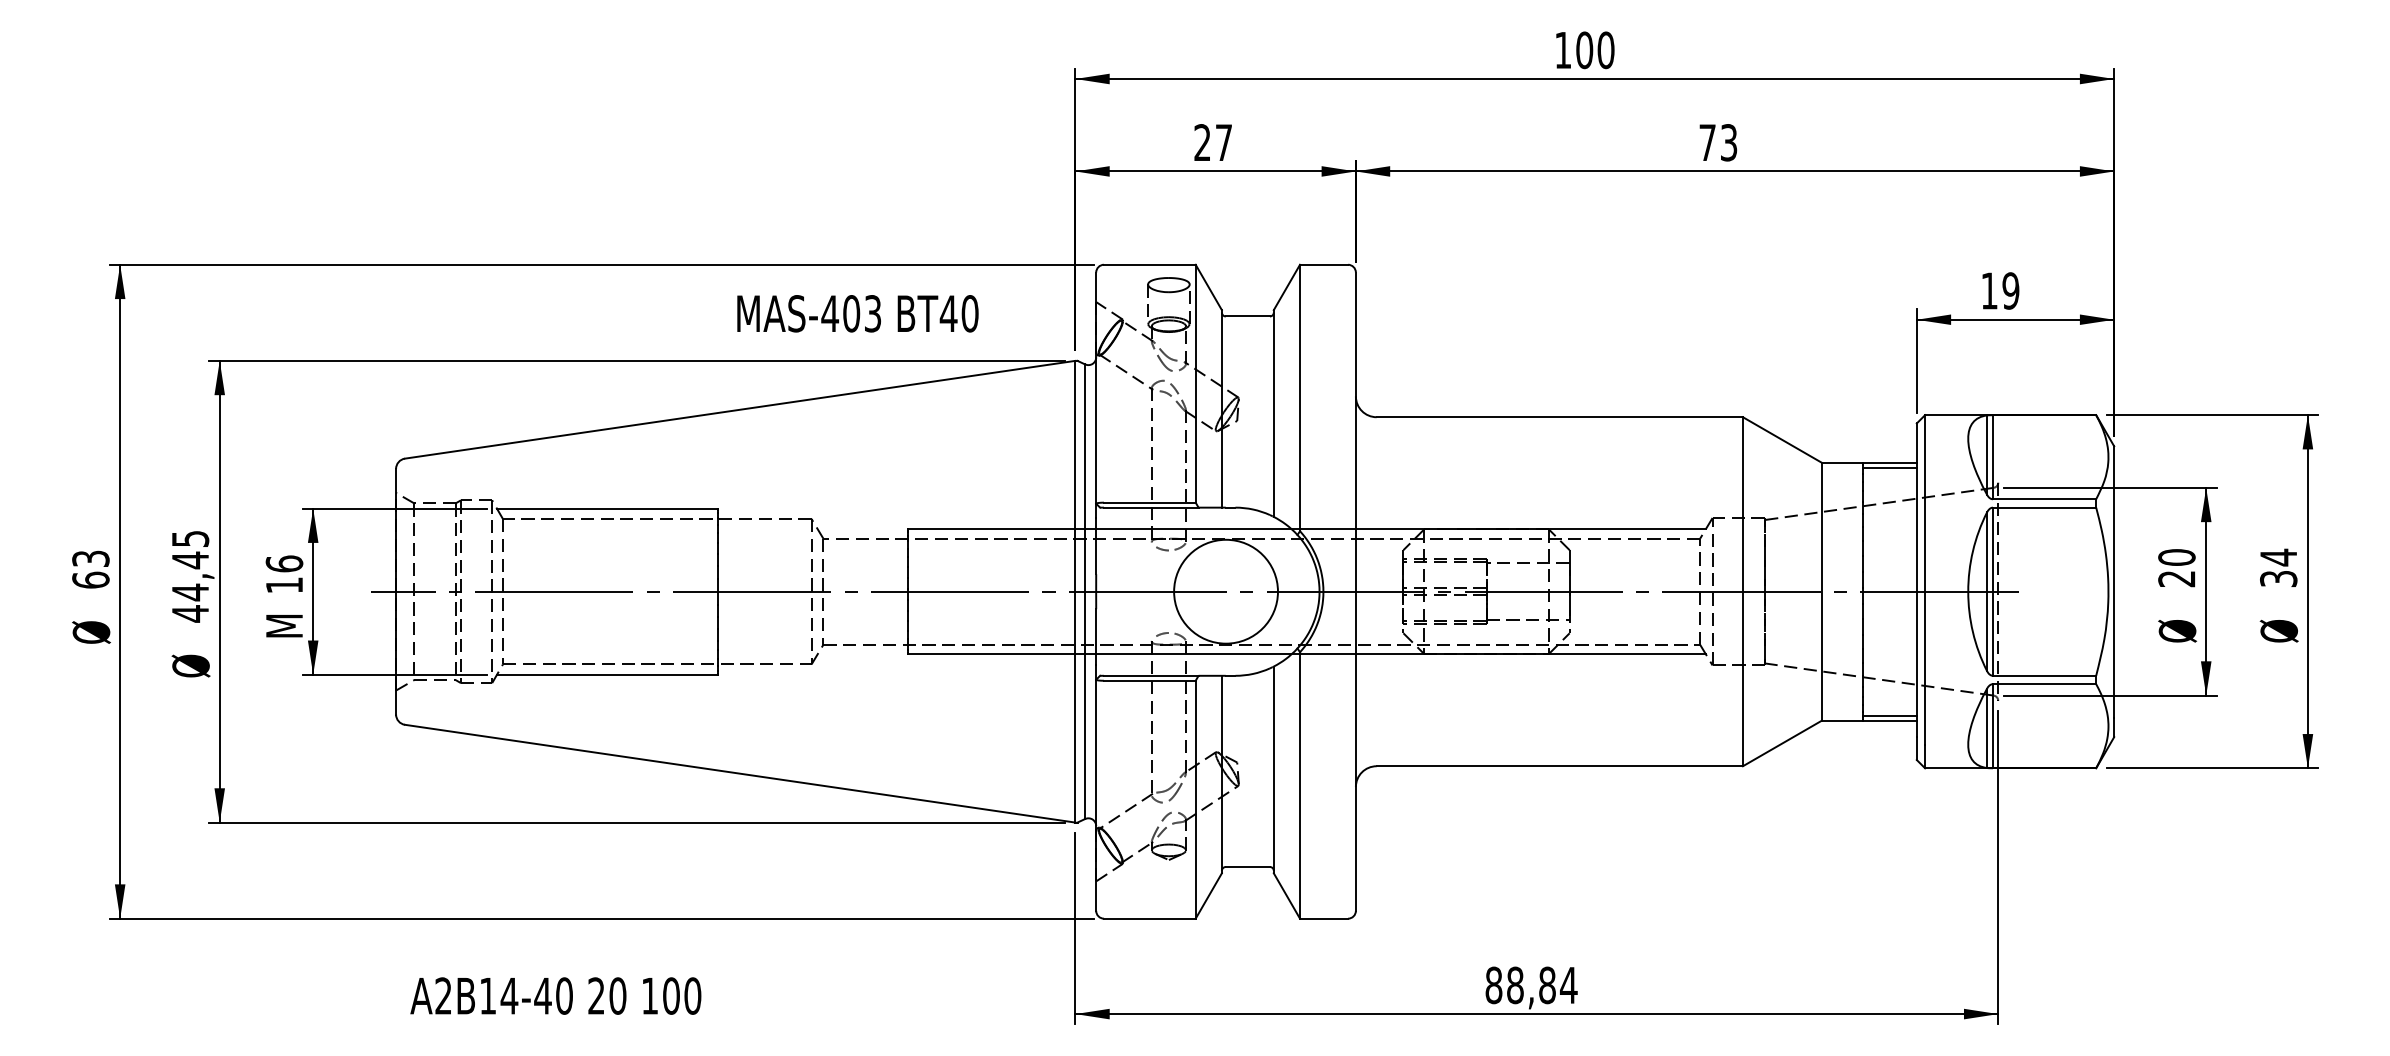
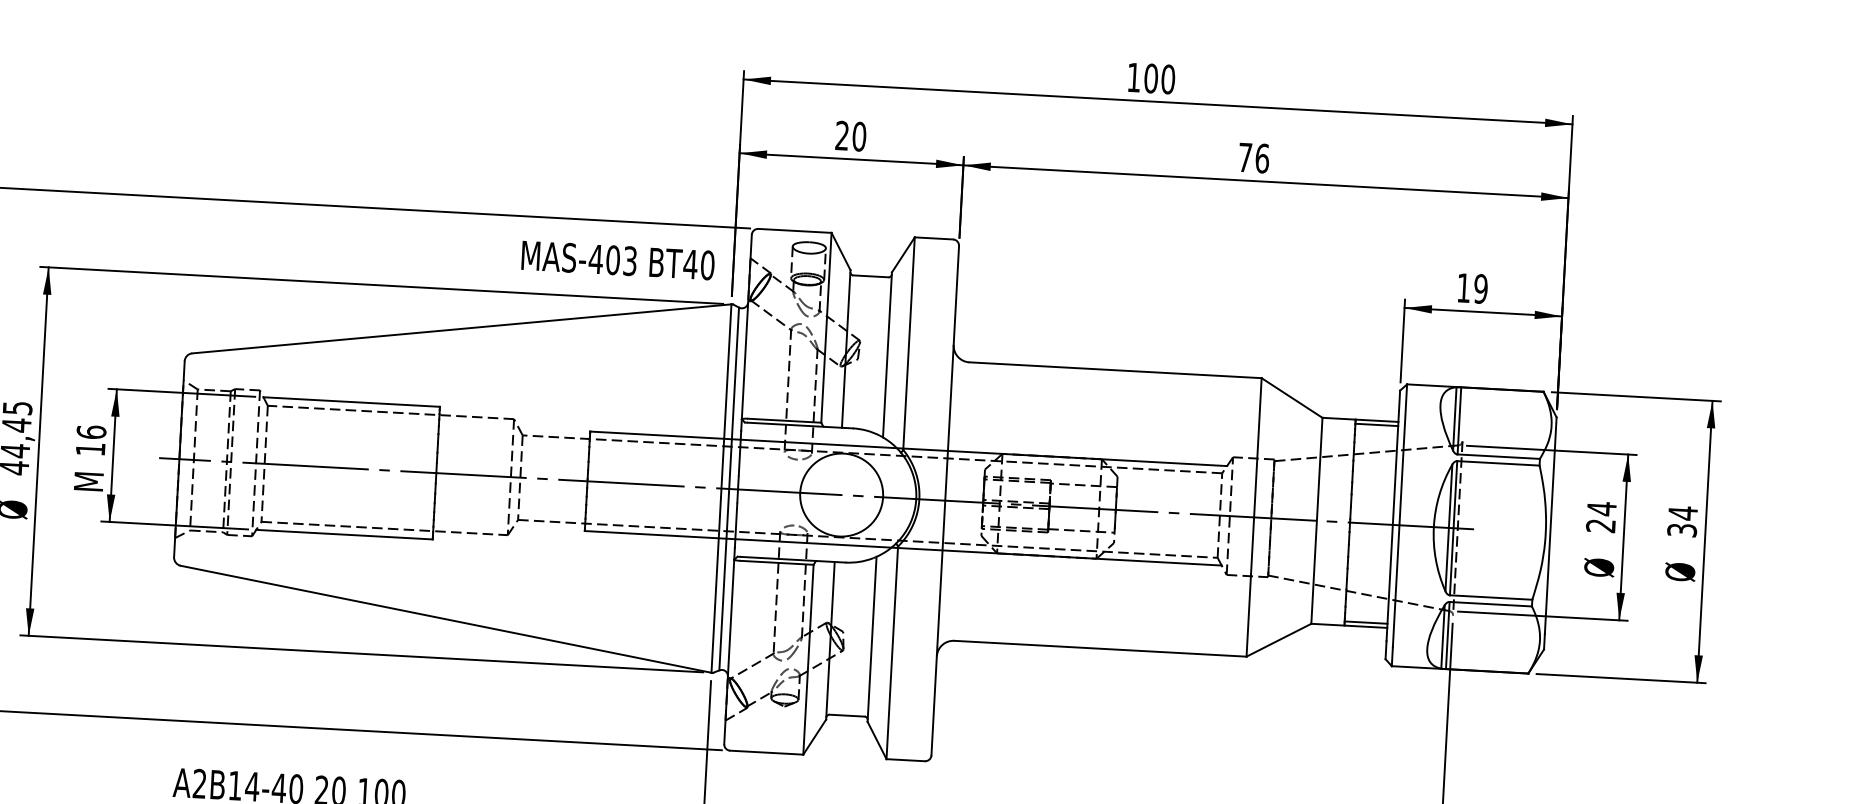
text: (1223, 142) -> (859, 136), 27 -> 20
text: (1728, 142) -> (1261, 158), 73 -> 76
text: (857, 313) -> (617, 260), moved
text: (2176, 557) -> (1601, 508), 20 -> 24

